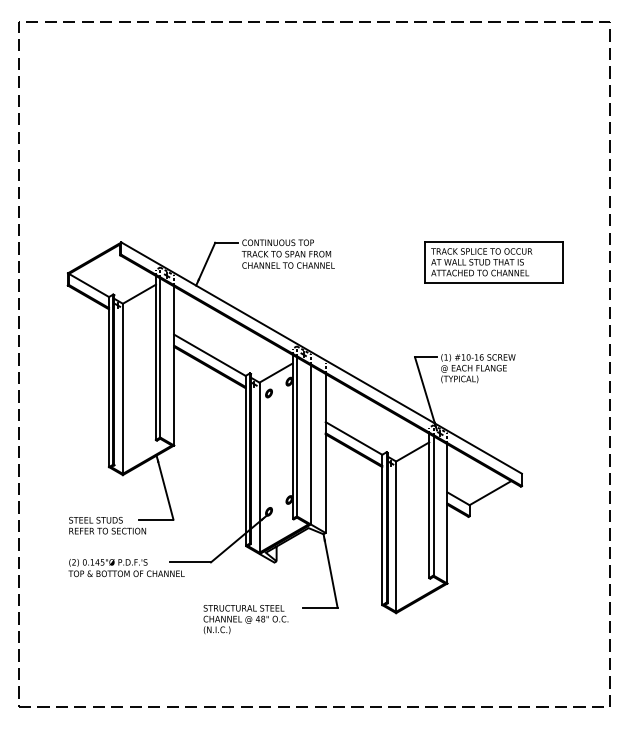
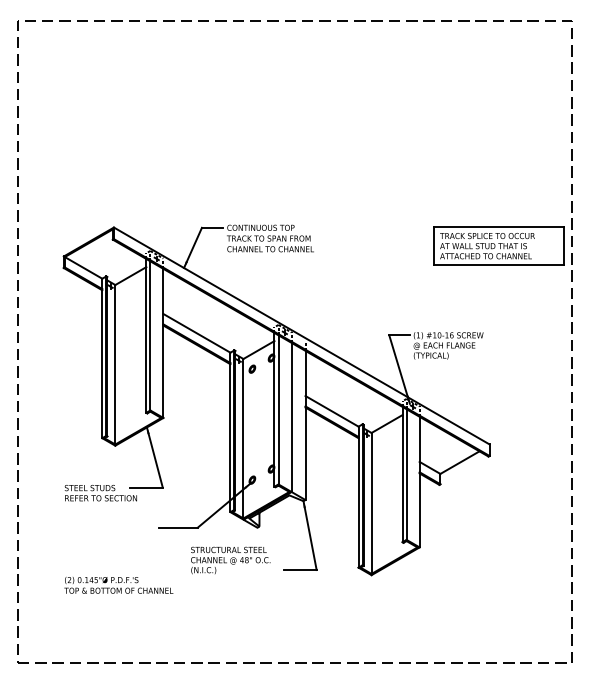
part: (493, 262) -> (498, 246), moved
text: (126, 568) -> (118, 585), moved
text: (245, 619) -> (230, 560), moved

